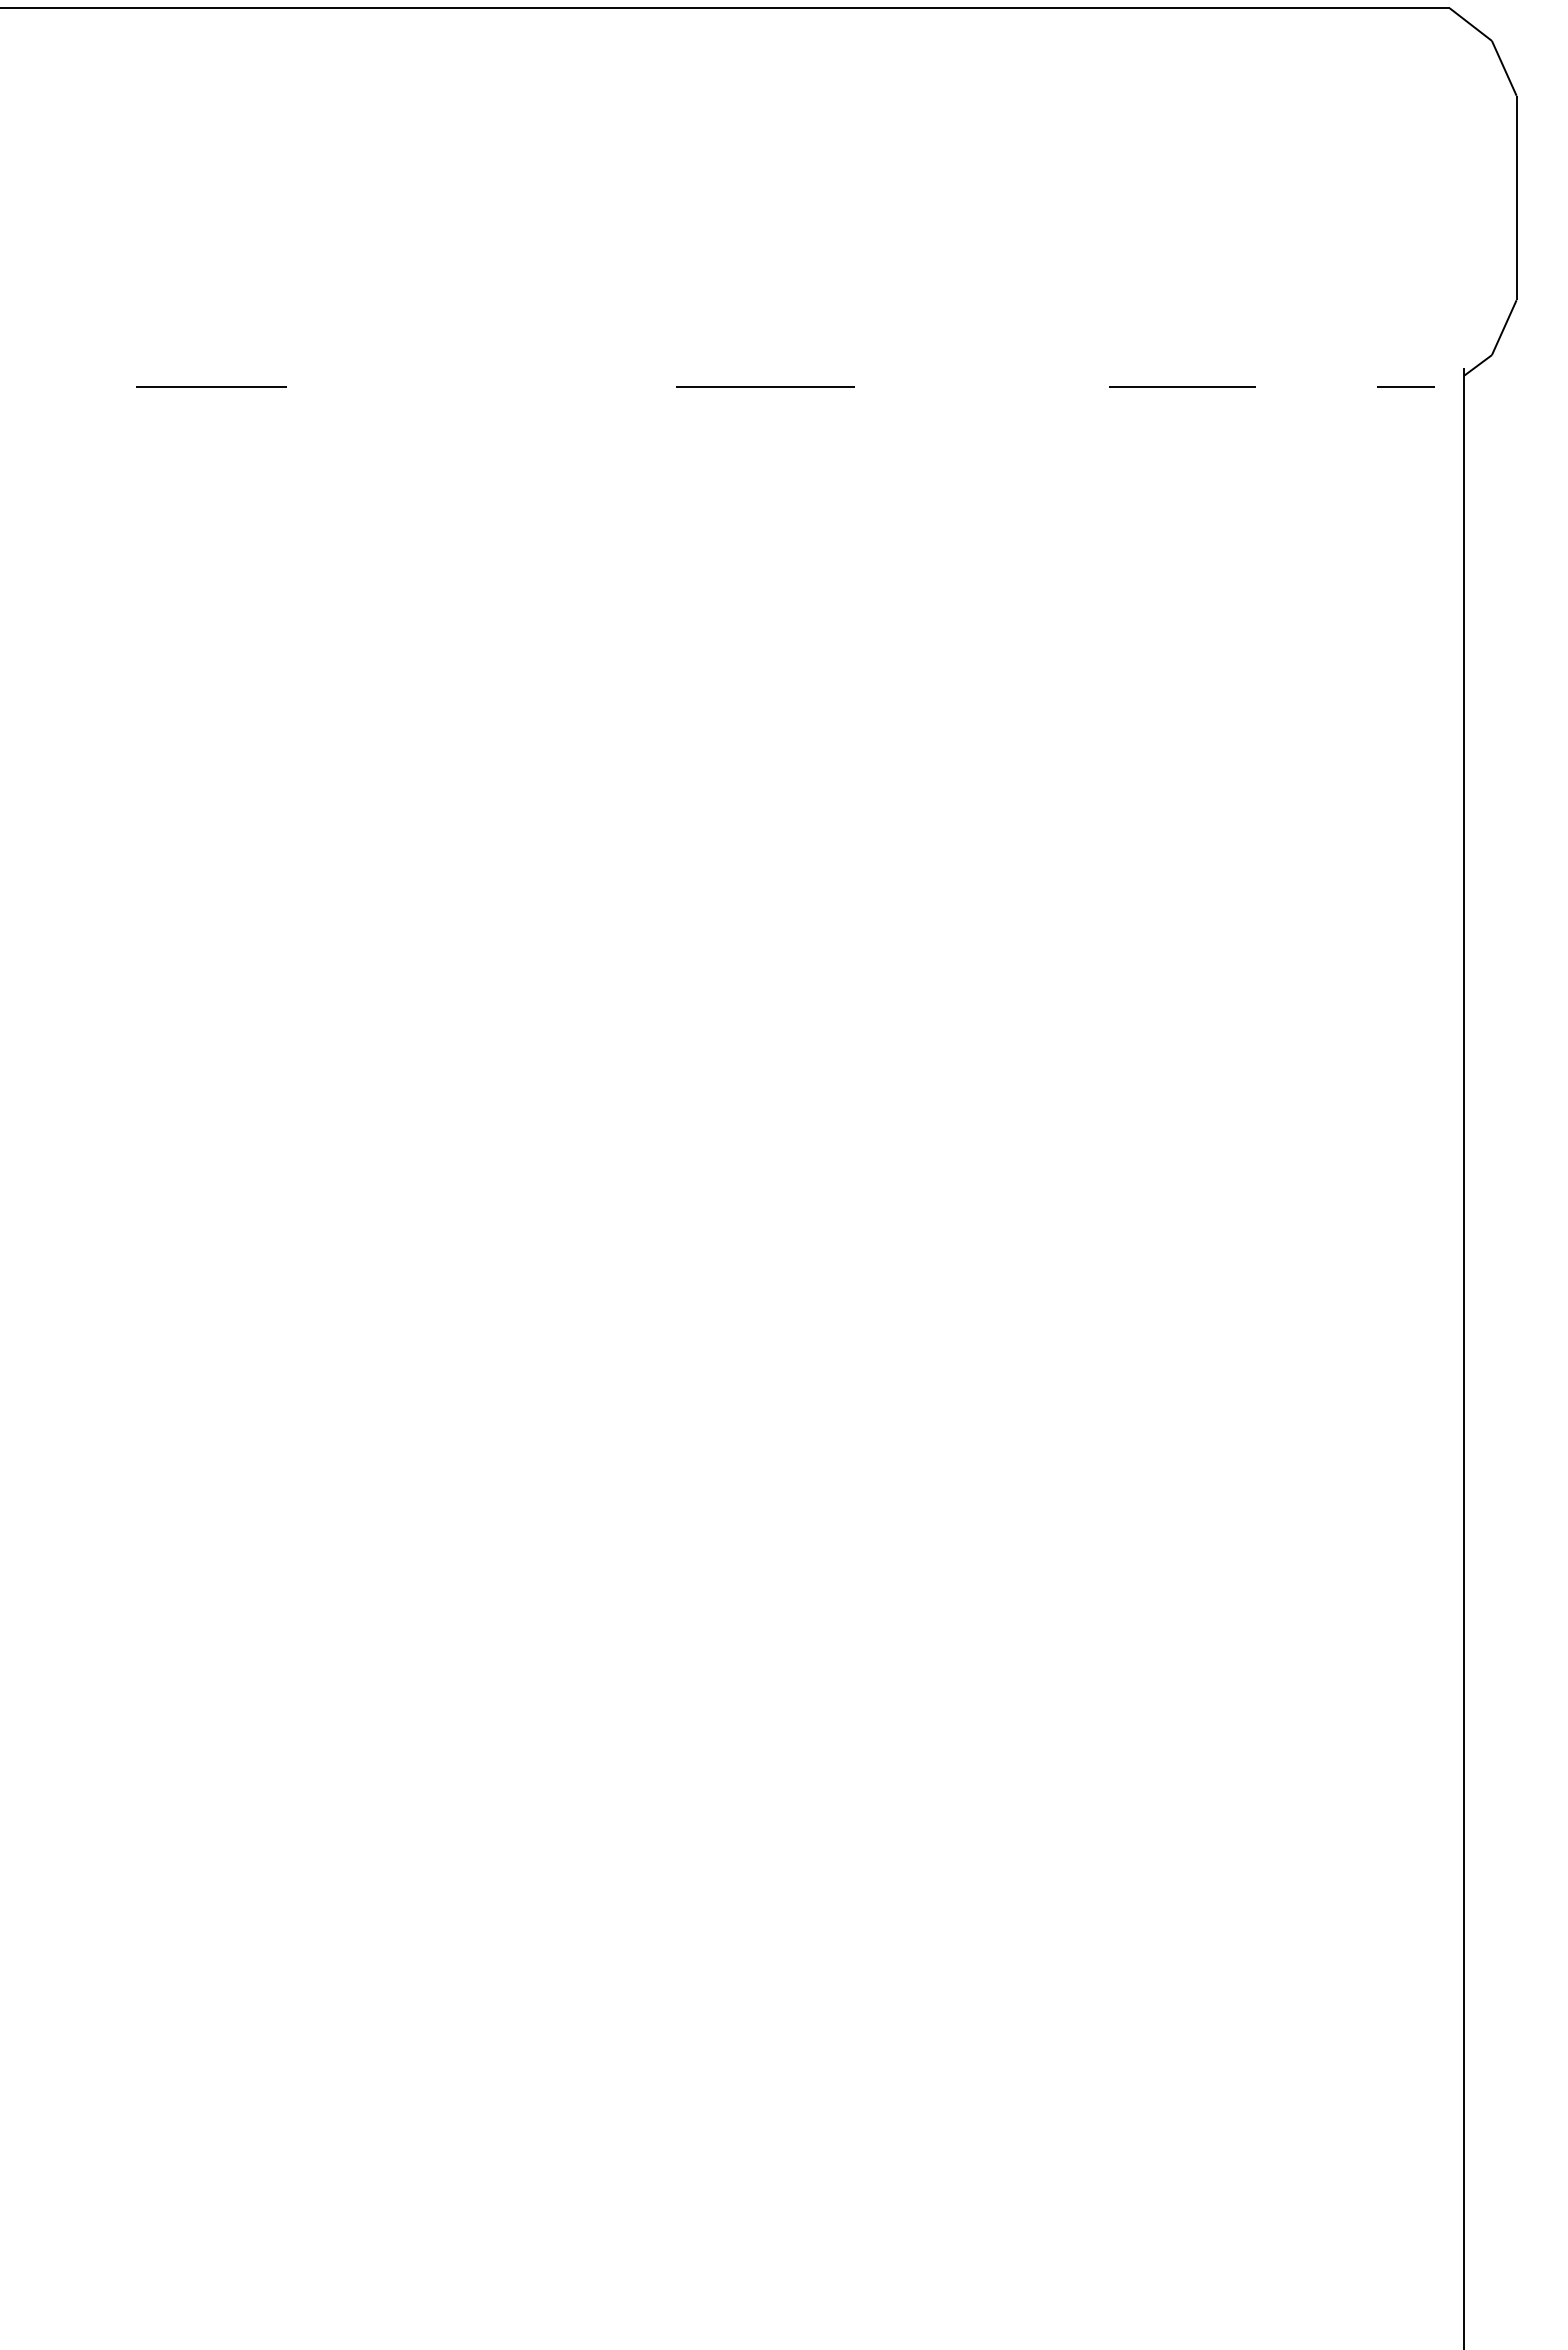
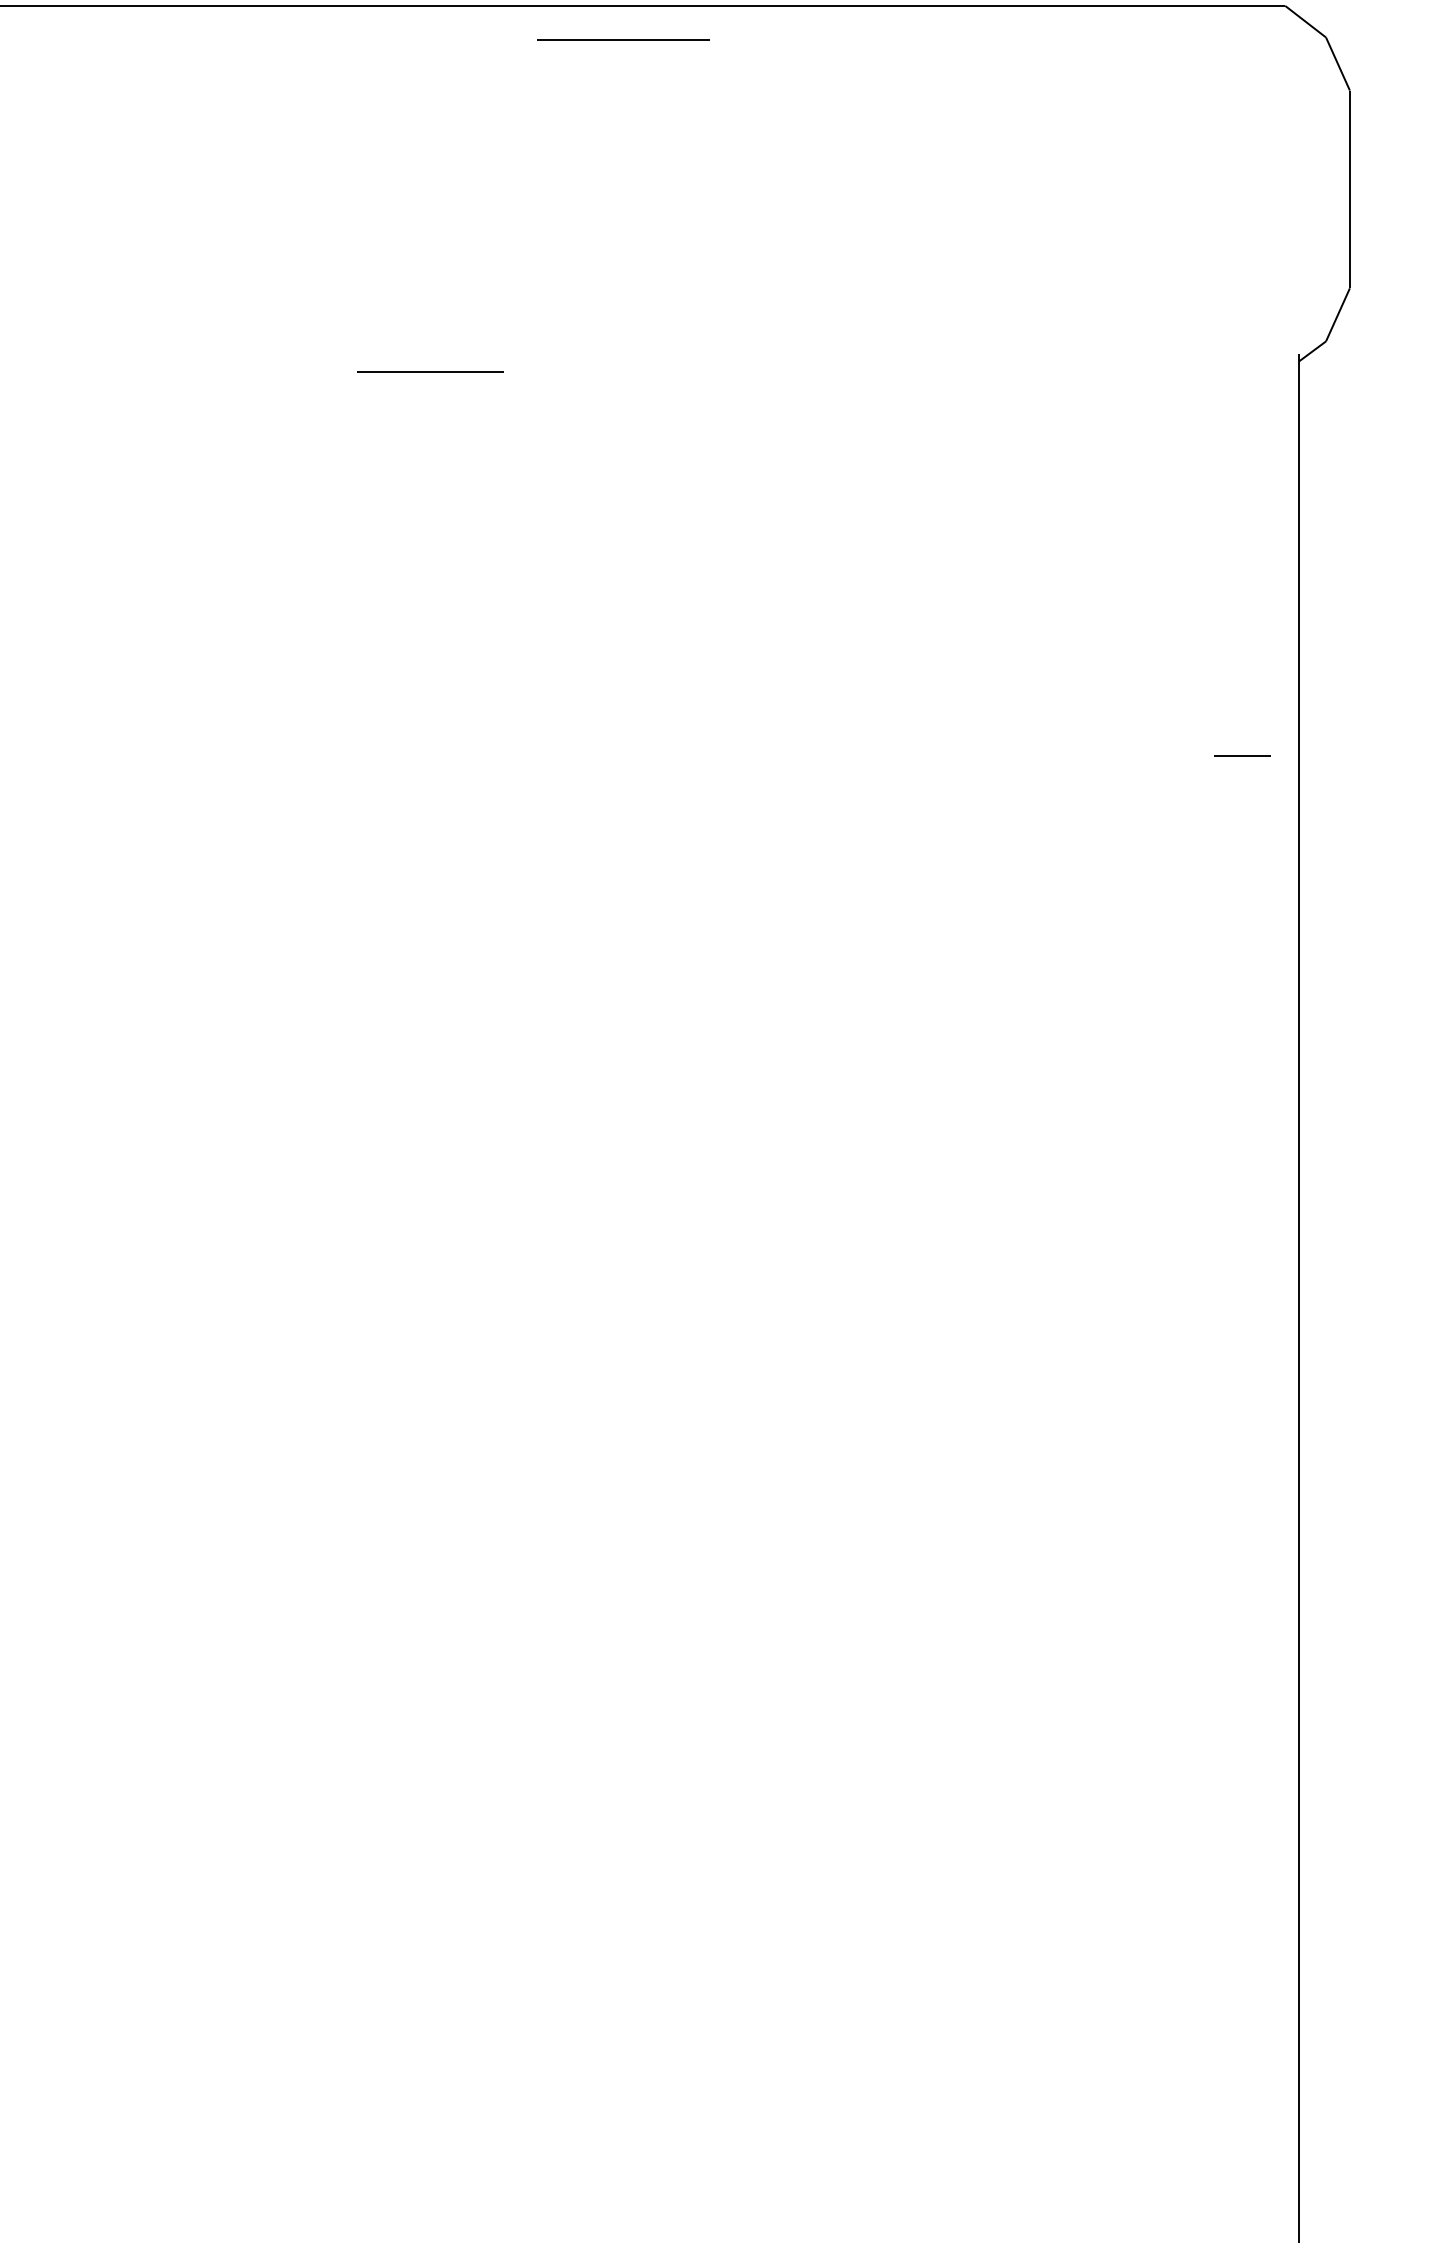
line: (211, 386) -> (430, 371), moved
line: (765, 386) -> (623, 39), moved
line: (1182, 386) -> (1026, 371), removed
line: (1405, 386) -> (1242, 755), moved

